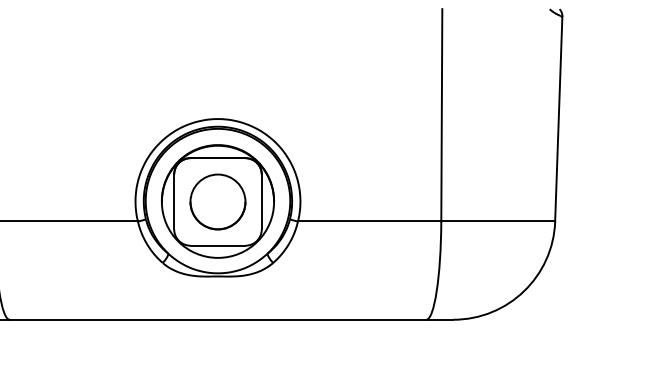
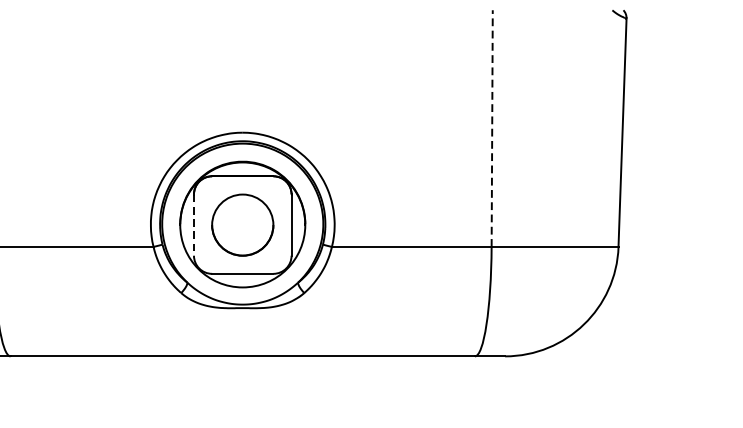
line: (441, 114) -> (491, 127), solid -> dashed
line: (174, 202) -> (194, 225), solid -> dashed

